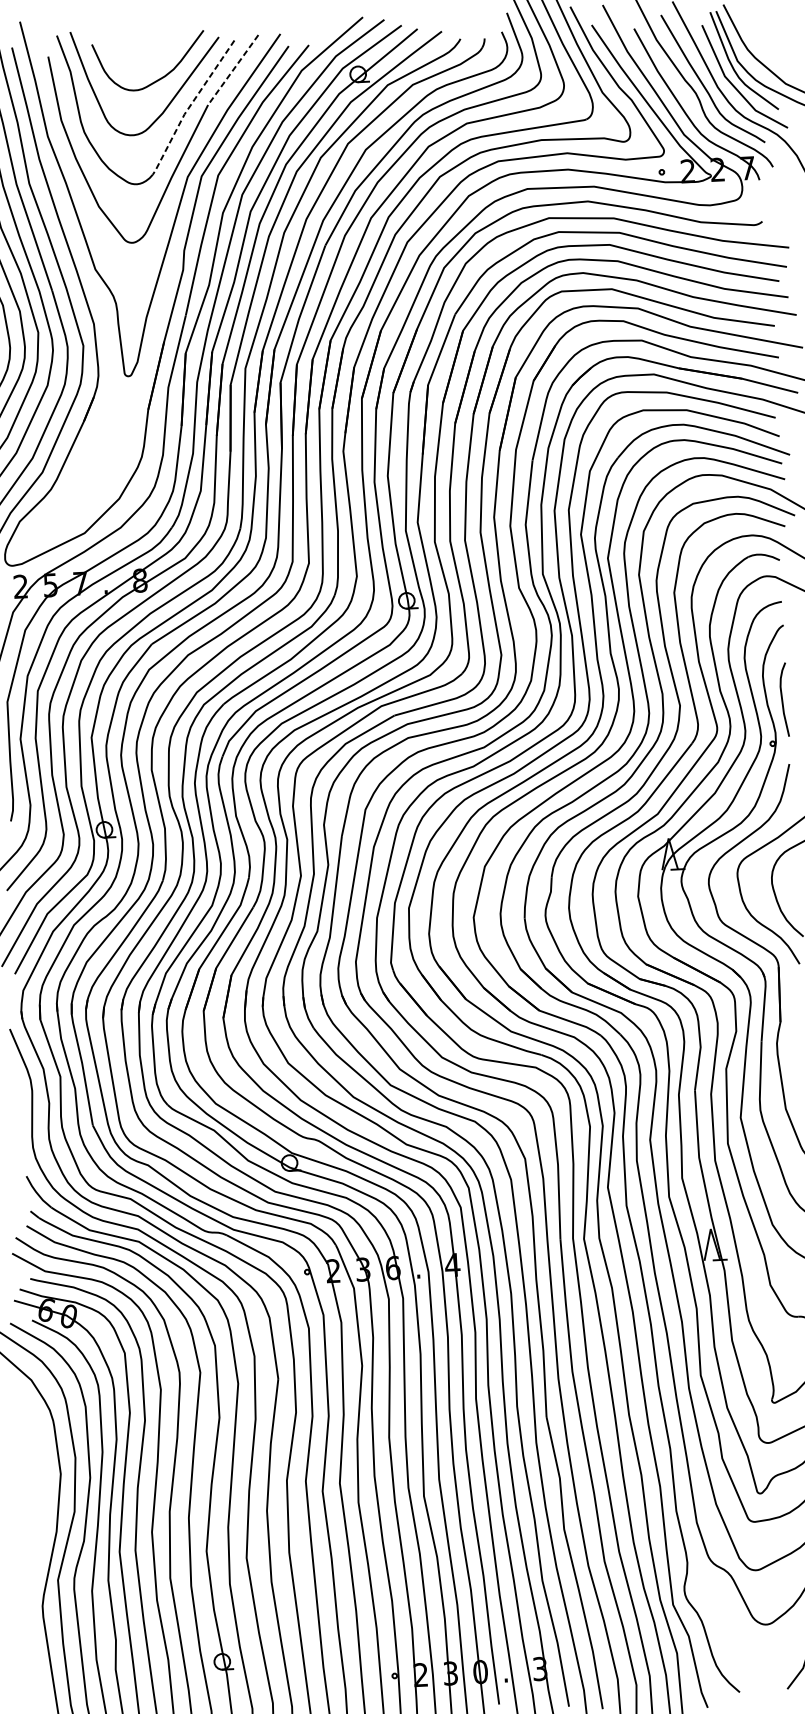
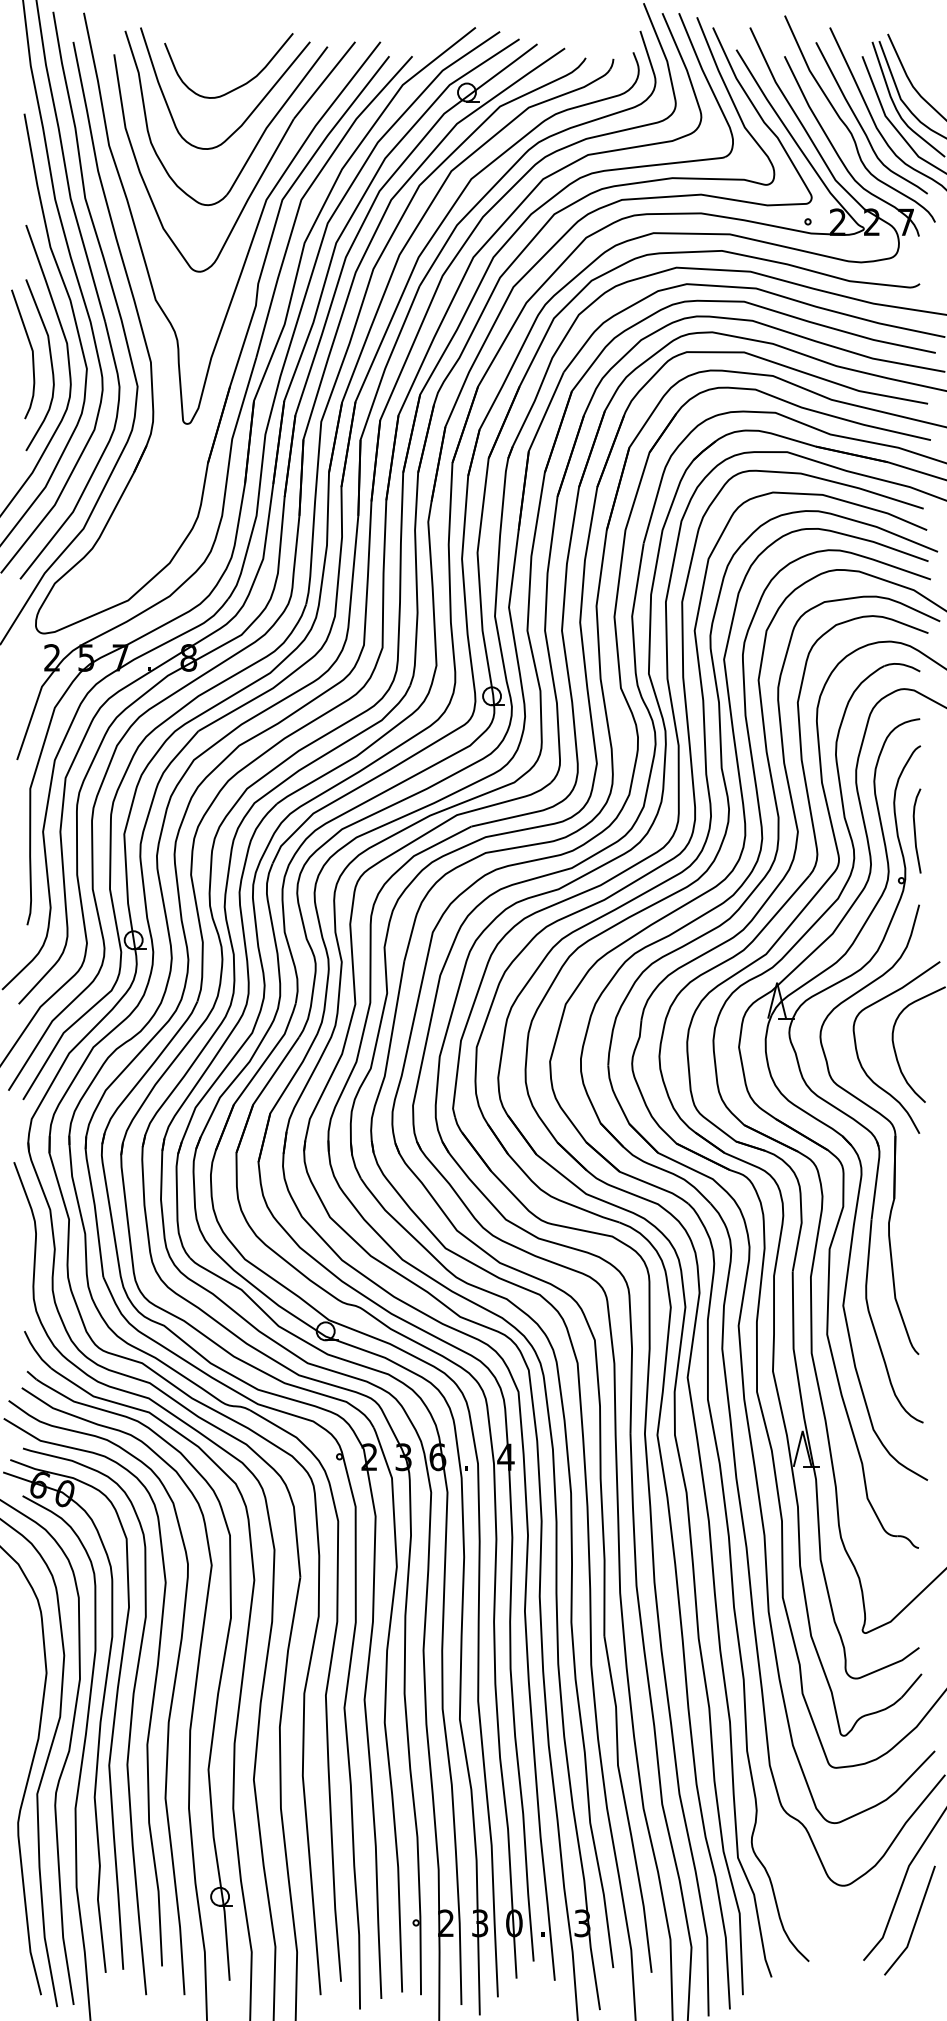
line: (233, 70) -> (324, 80), dashed -> solid
line: (189, 107) -> (272, 120), dashed -> solid

